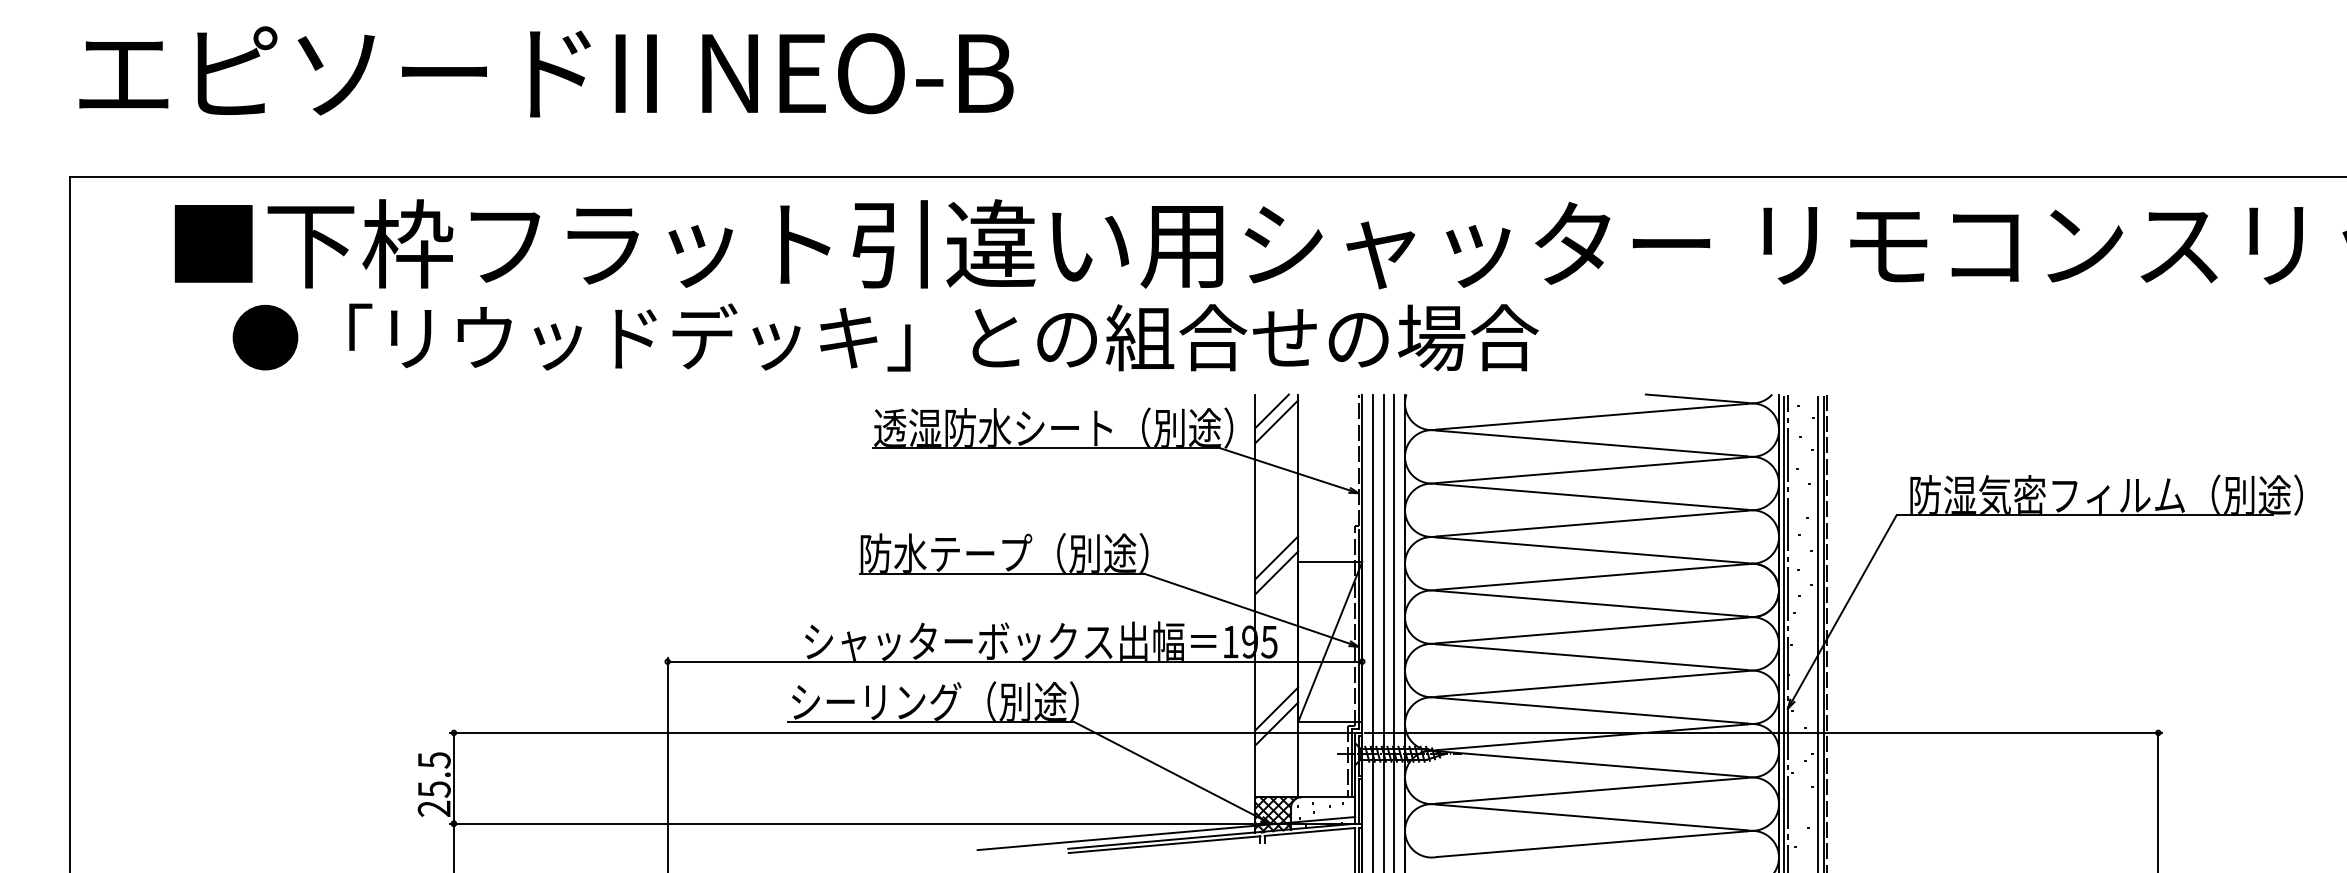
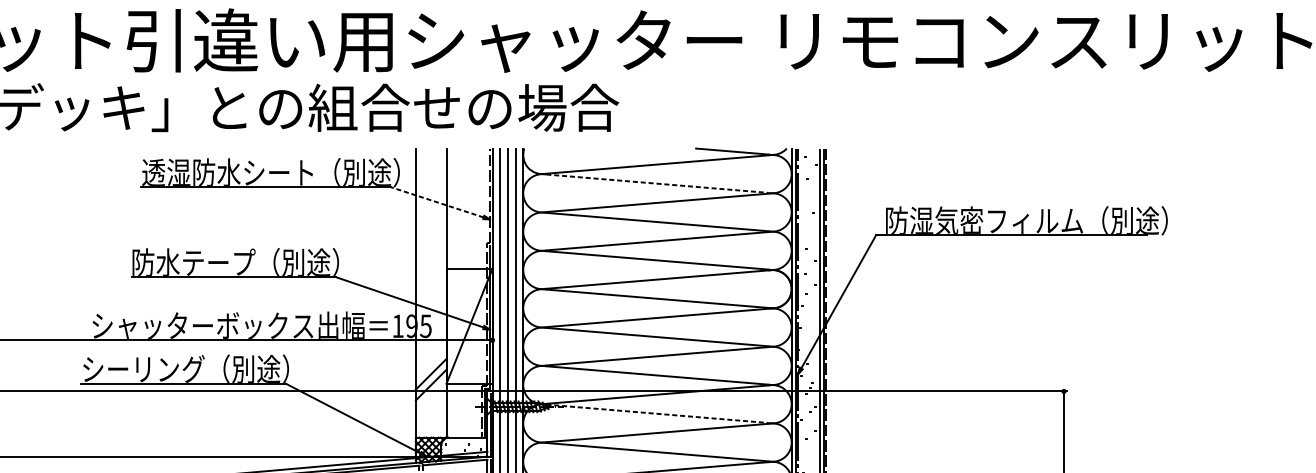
line: (1271, 411) -> (427, 160), removed
line: (1276, 421) -> (430, 167), removed
line: (1592, 443) -> (657, 183), solid -> dashed
line: (1284, 469) -> (436, 202), solid -> dashed
line: (1276, 557) -> (430, 265), removed
line: (1276, 572) -> (430, 276), removed
line: (1592, 764) -> (657, 414), solid -> dashed

